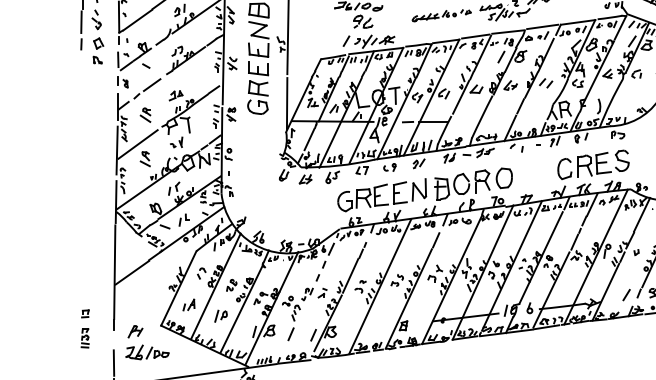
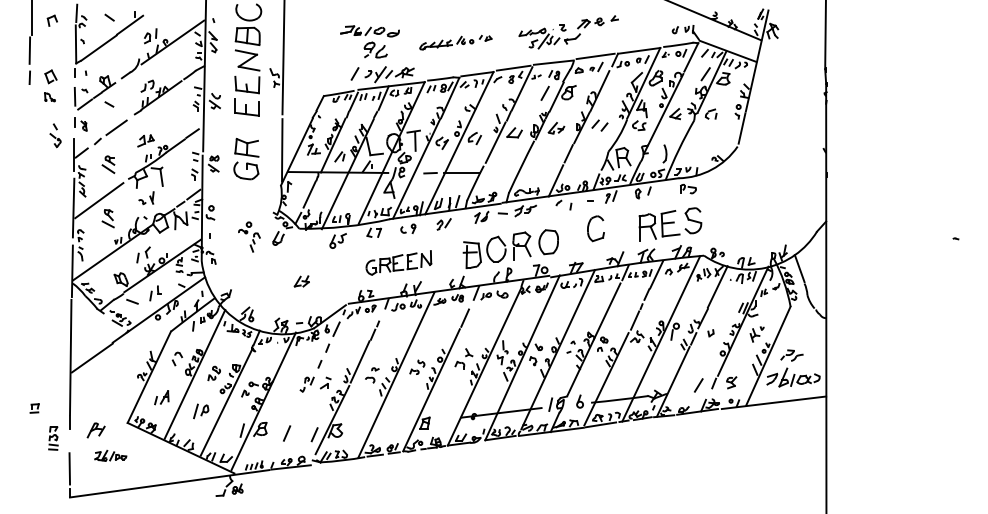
part: (441, 15) -> (455, 42), moved
part: (96, 19) -> (55, 135), moved
part: (258, 97) -> (246, 159), moved
part: (559, 167) -> (589, 226), moved
part: (305, 179) -> (301, 281), moved
part: (381, 194) -> (398, 262), size x0.6
part: (291, 308) -> (249, 236), moved
part: (85, 338) -> (53, 438), moved
part: (147, 352) -> (110, 455), size x0.6

